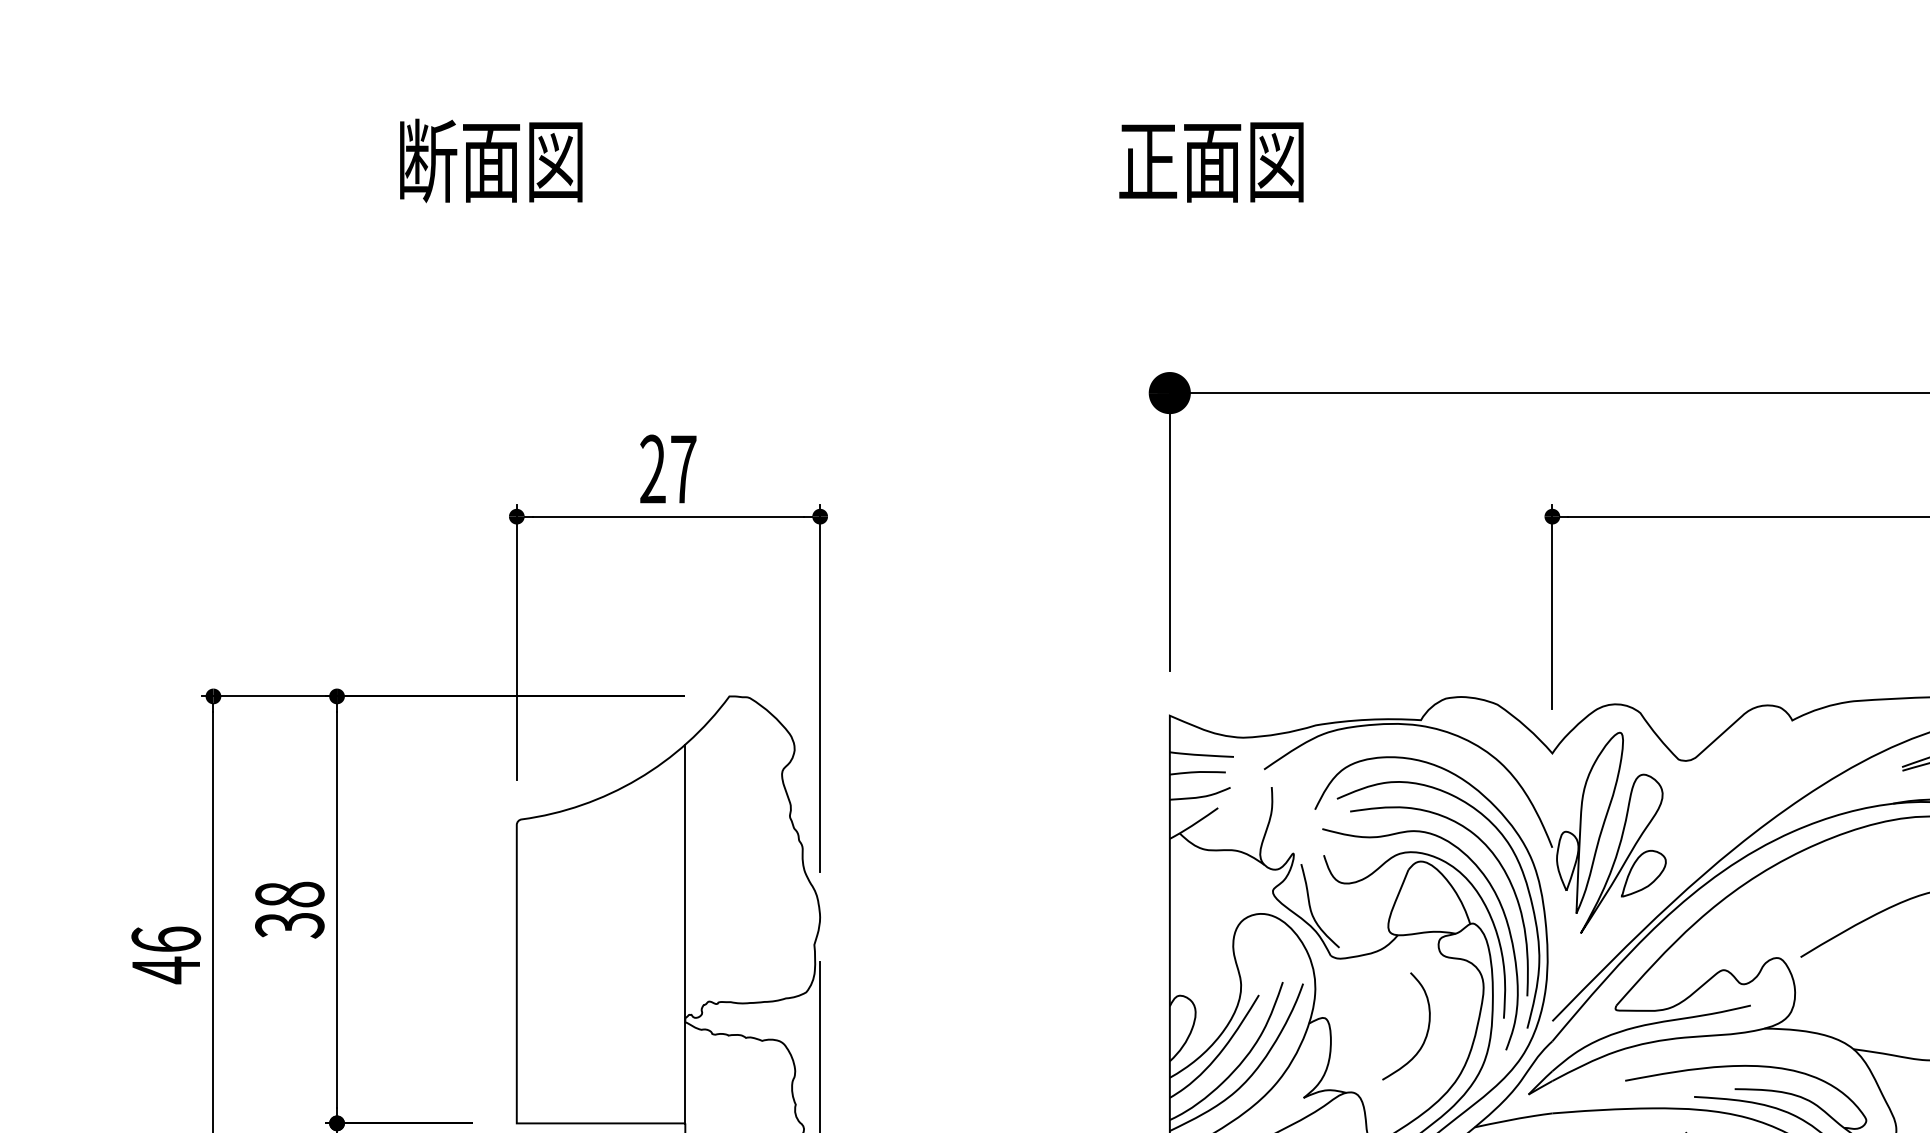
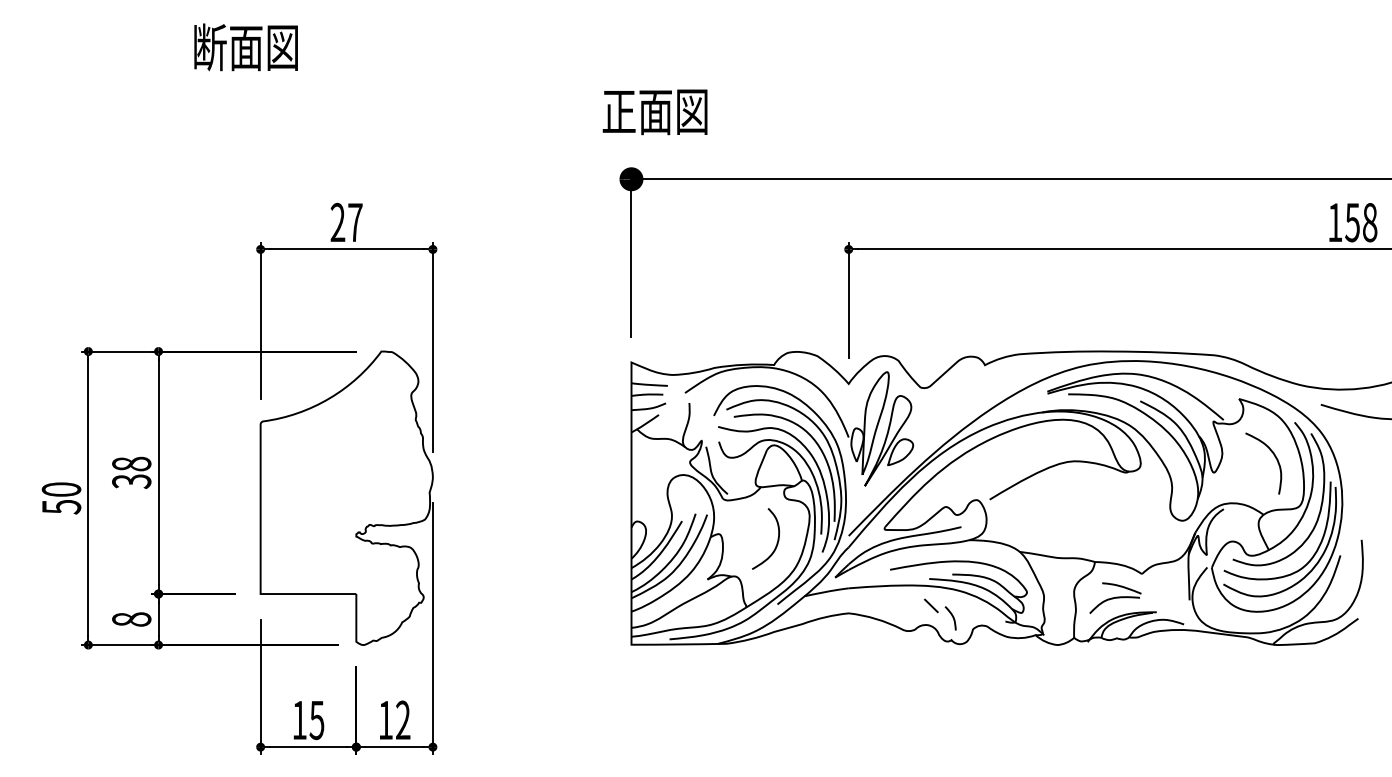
text: (1210, 162) -> (654, 112), moved
line: (685, 934) -> (356, 486), removed
text: (166, 955) -> (61, 498), 46 -> 50

